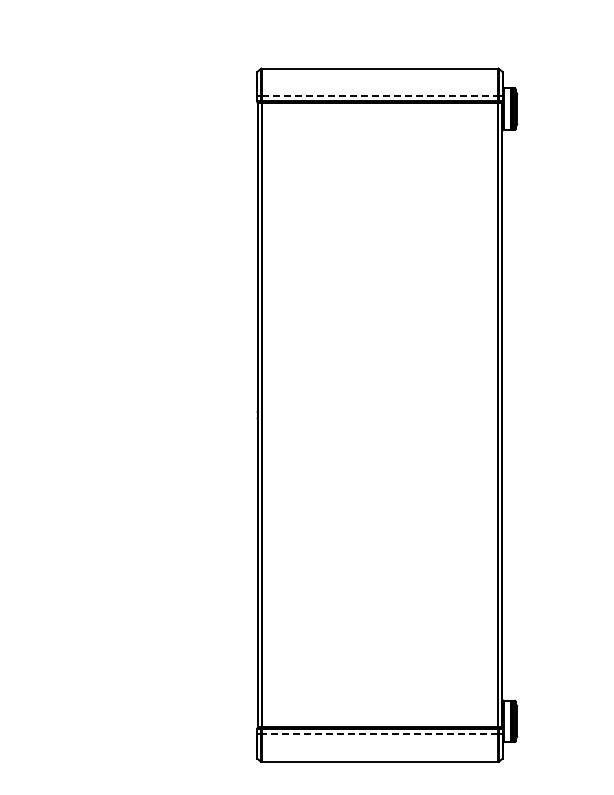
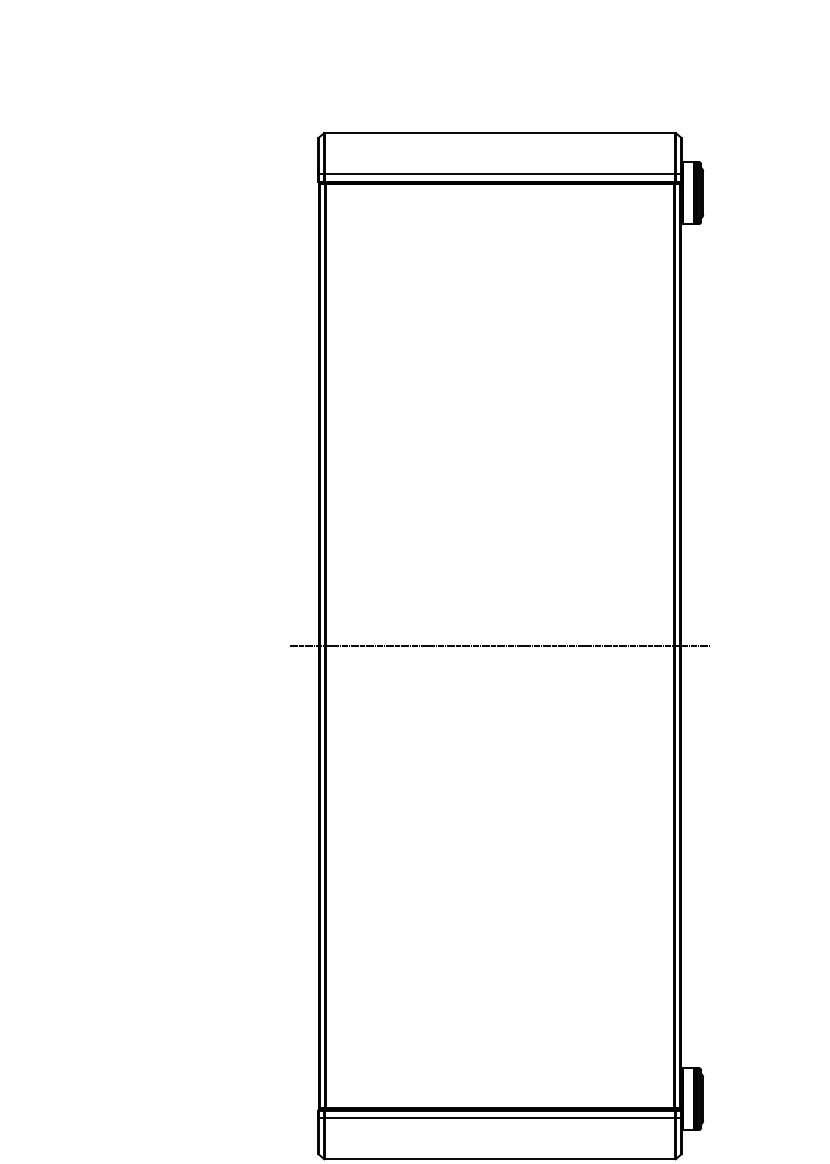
line: (380, 96) -> (500, 174), dashed -> solid
line: (379, 415) -> (499, 646), added
line: (379, 734) -> (499, 1118), dashed -> solid

